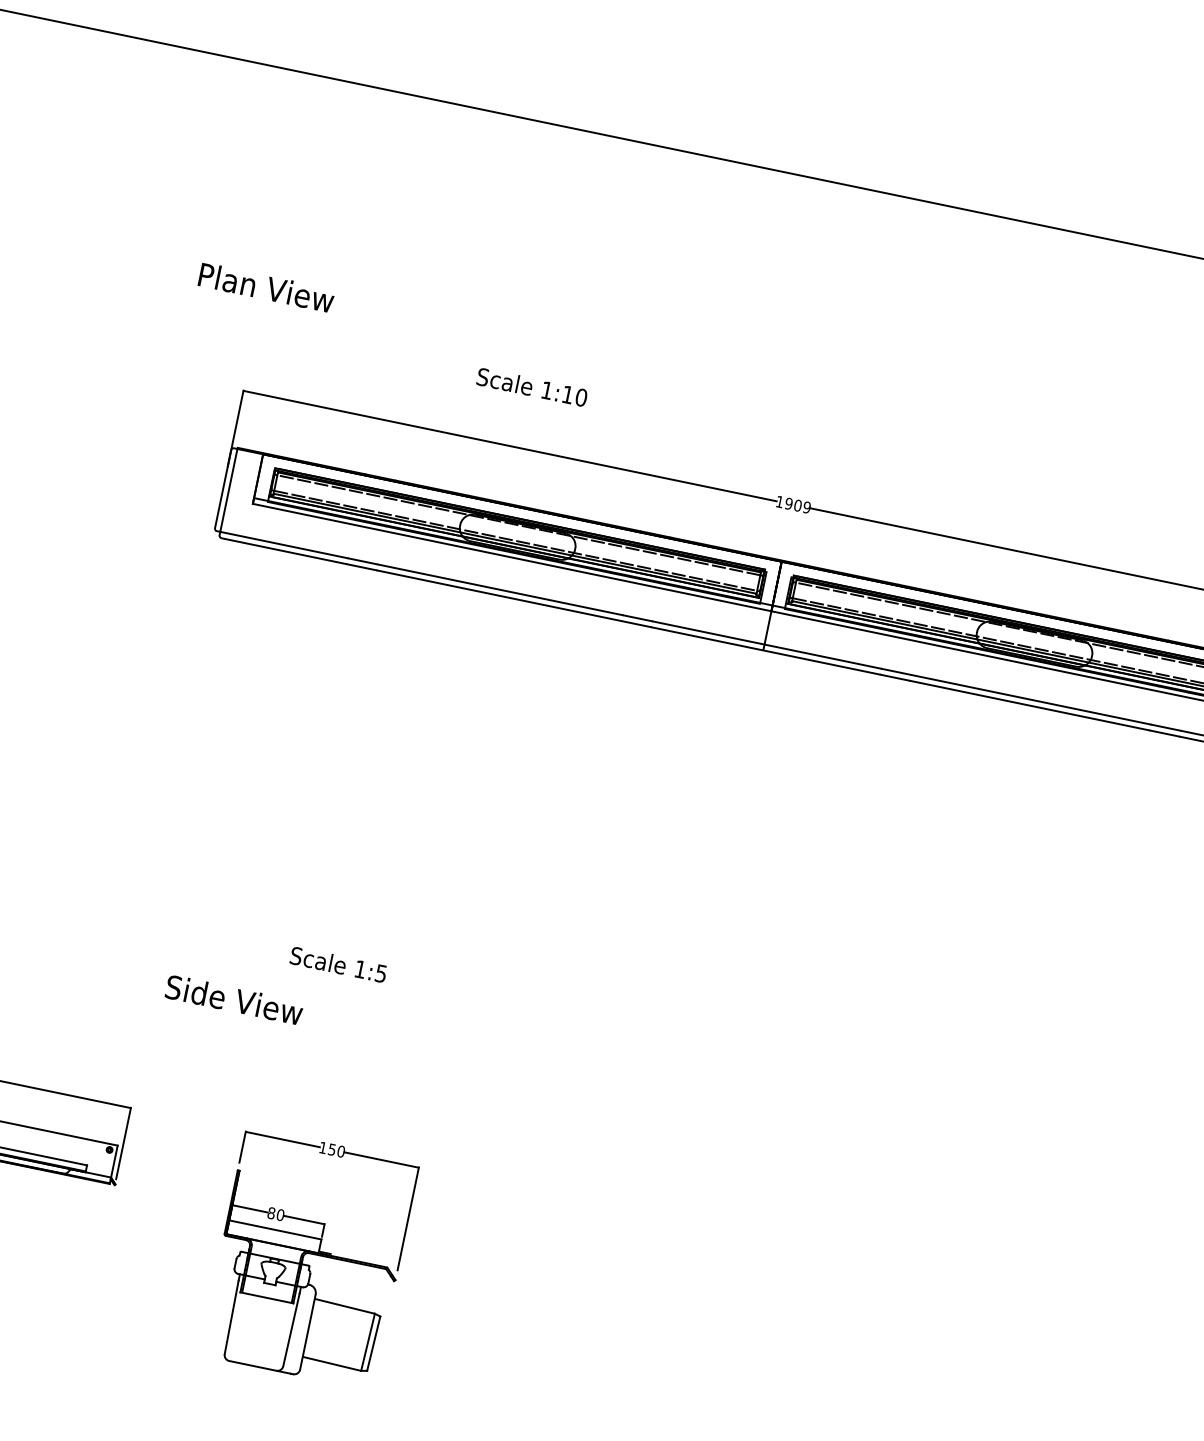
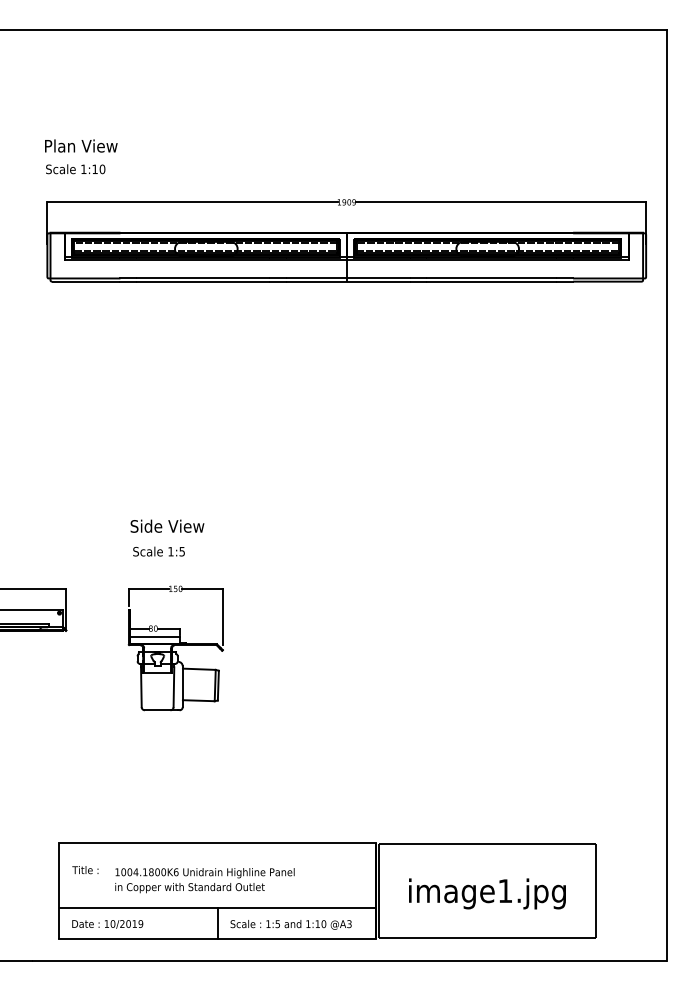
text: (267, 286) -> (81, 145), moved
text: (531, 387) -> (75, 169), moved
text: (337, 964) -> (158, 551), moved
text: (234, 998) -> (167, 525), moved

